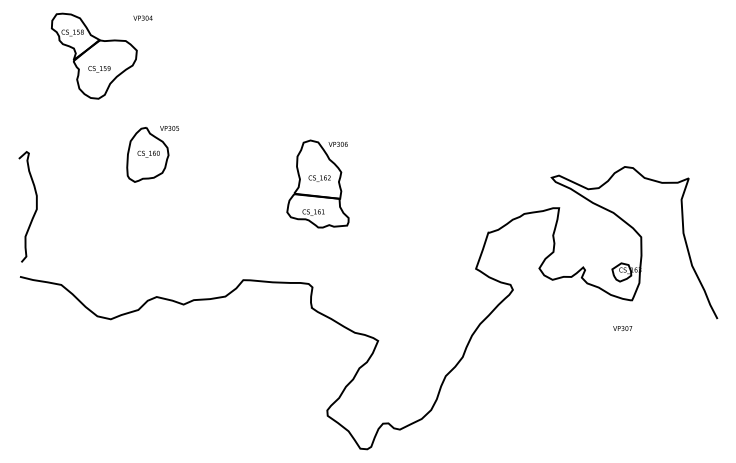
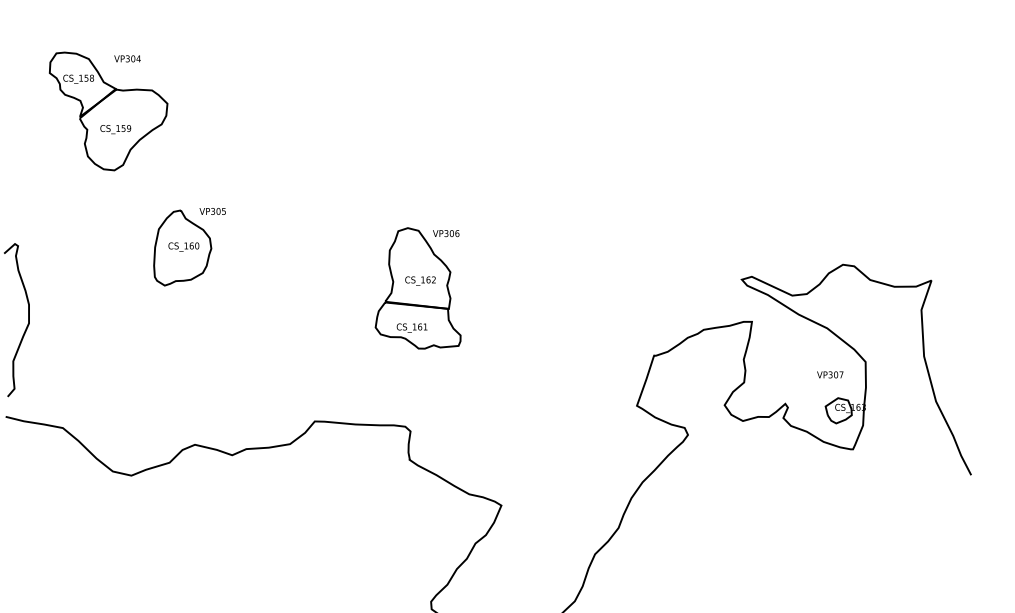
text: (142, 17) -> (126, 57), moved
text: (622, 328) -> (830, 374), moved

